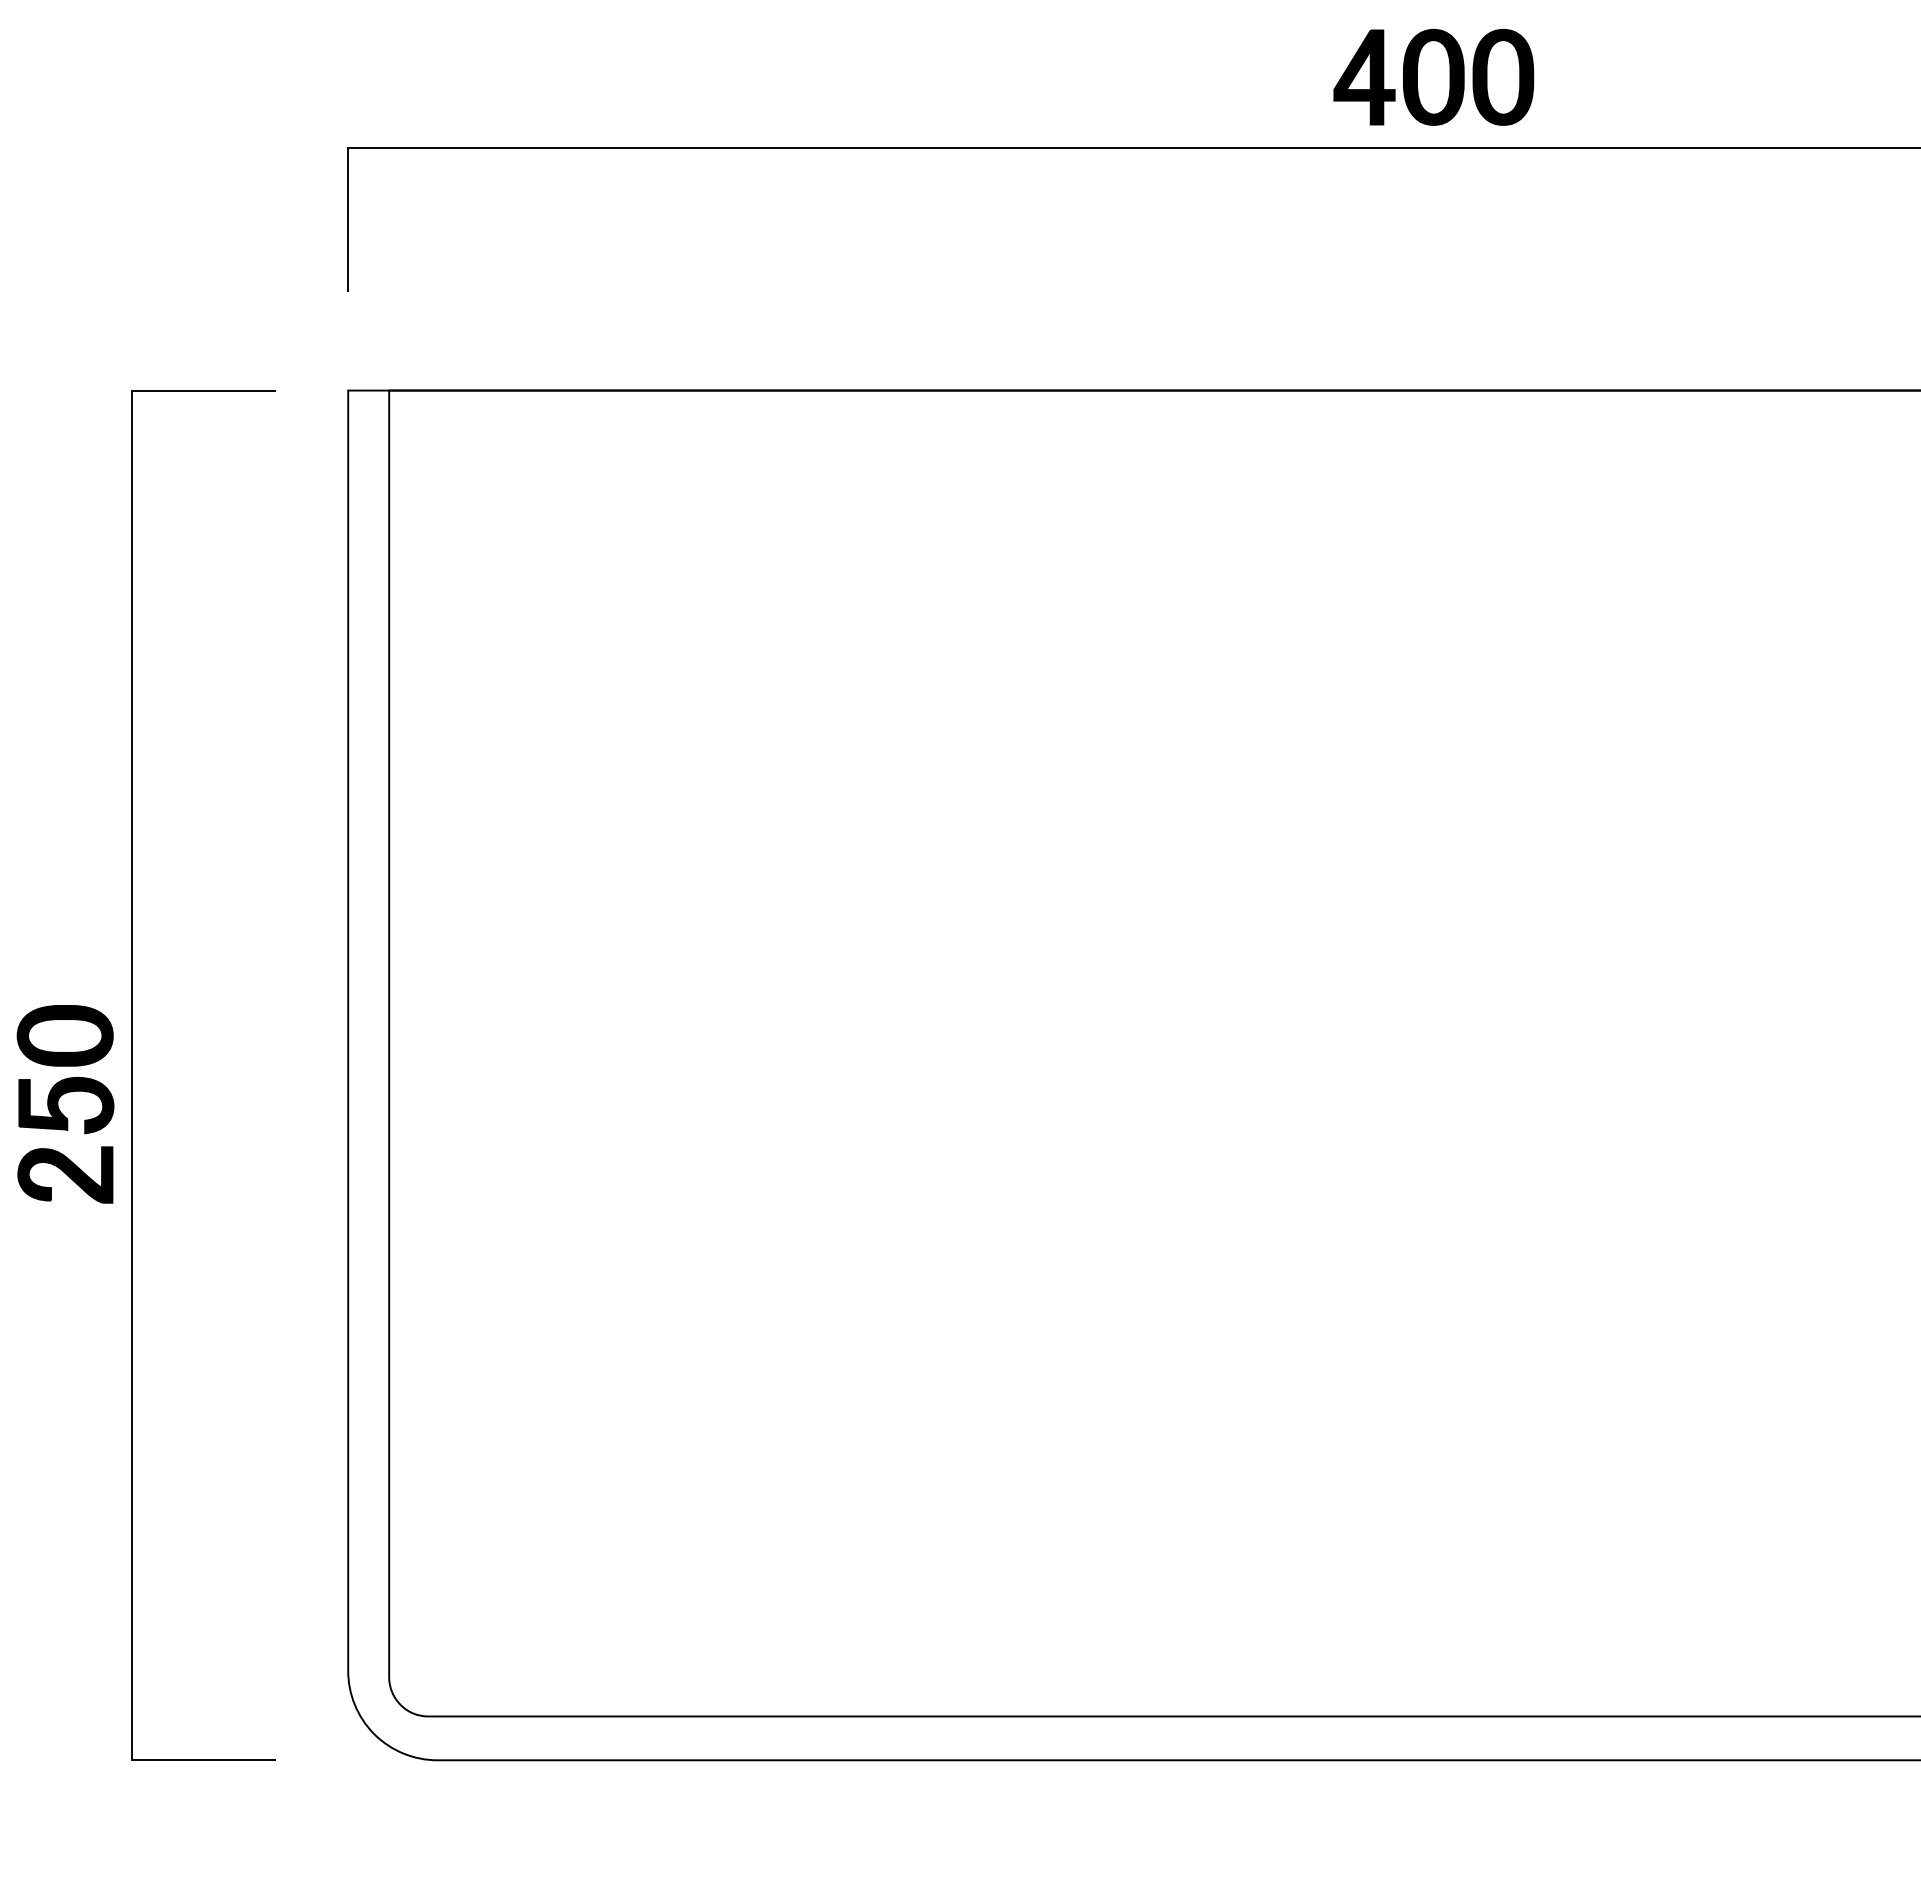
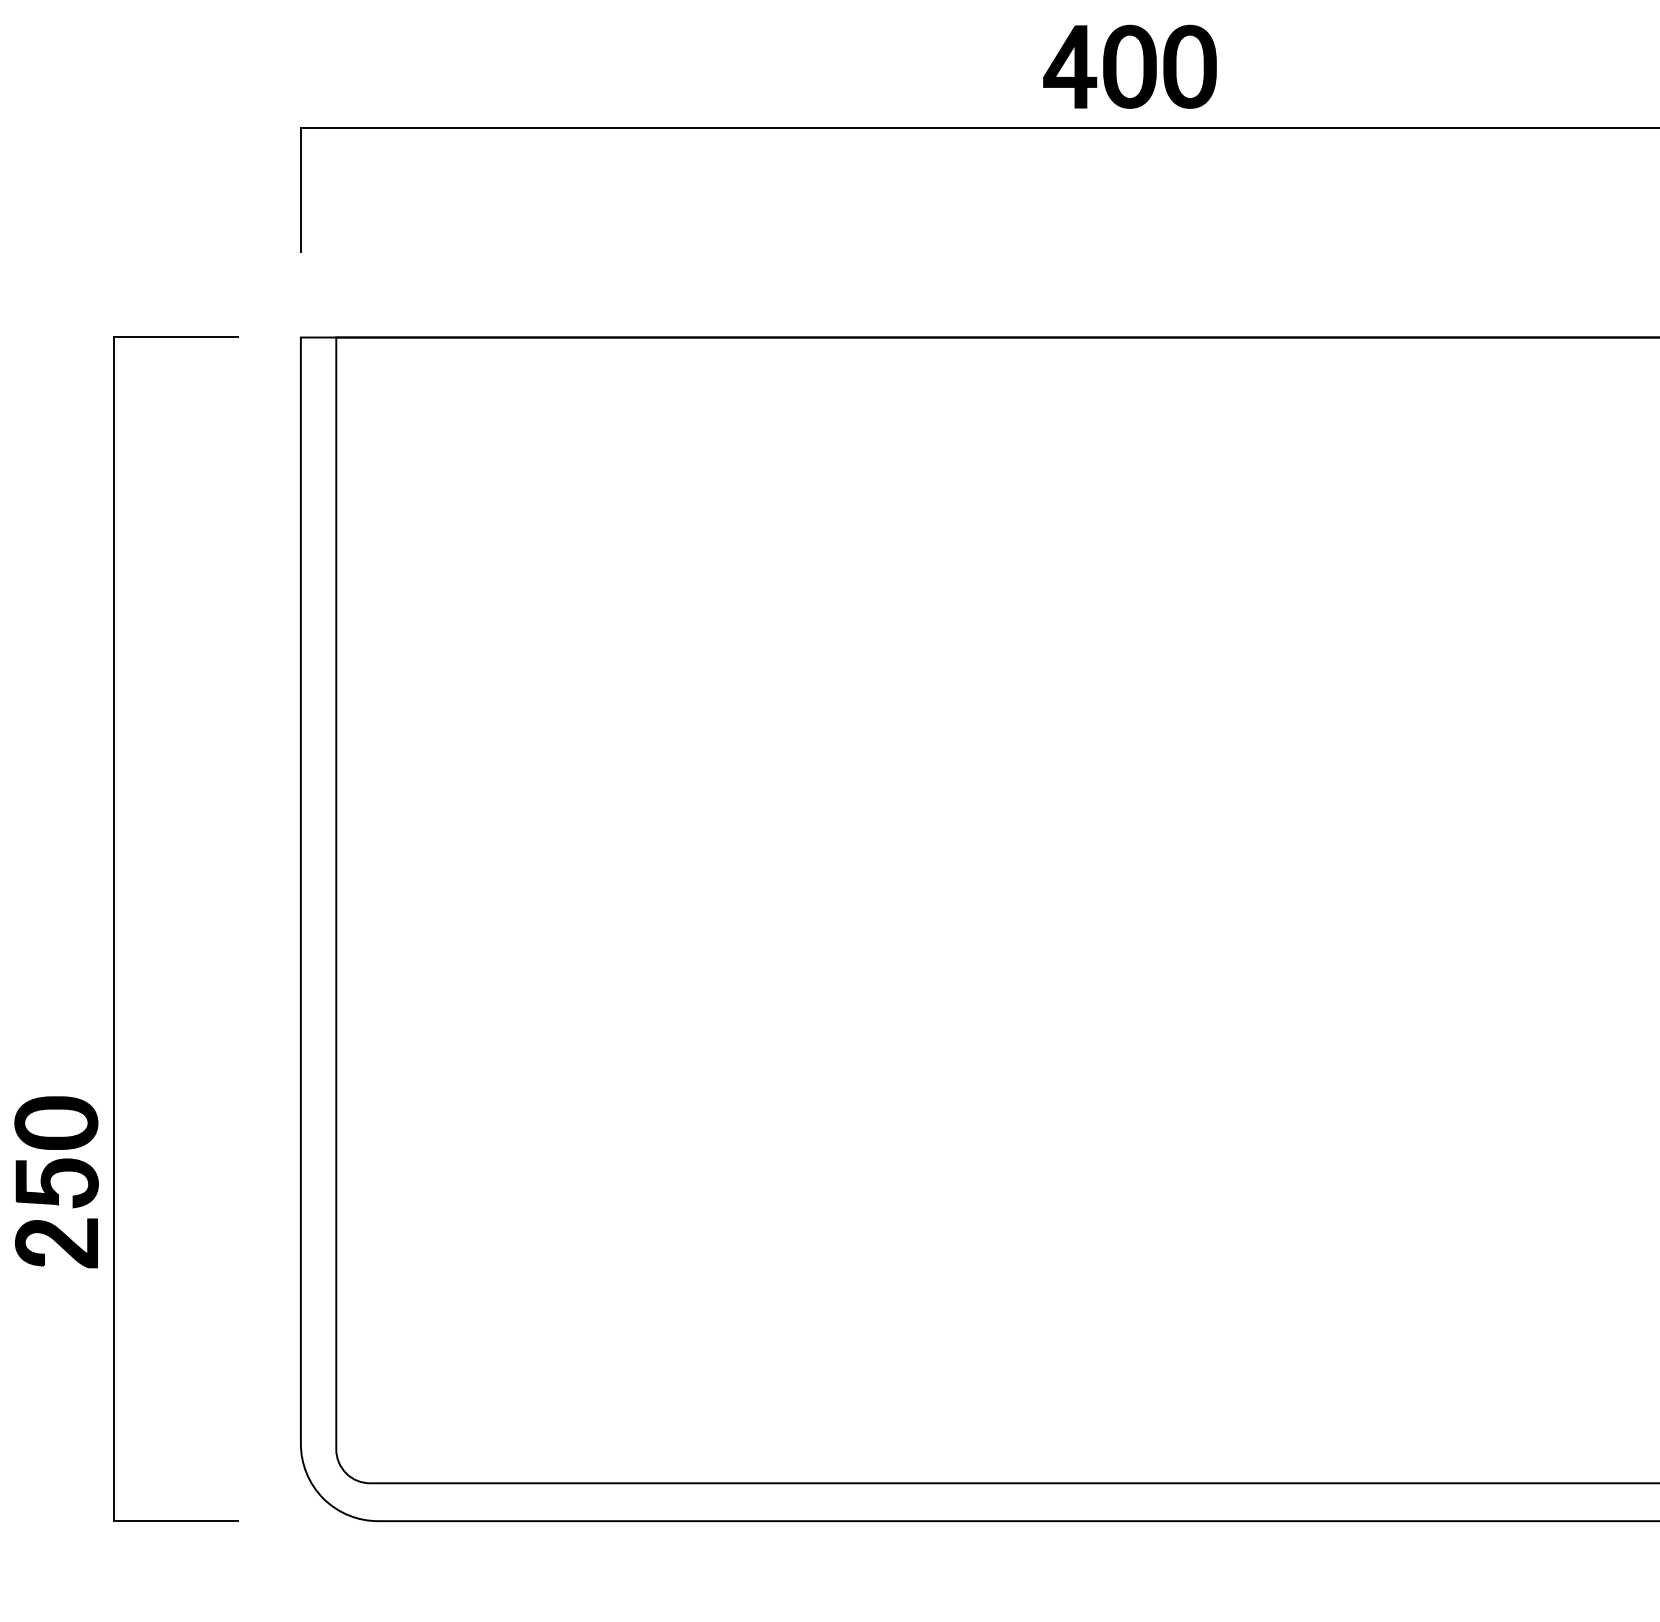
part: (1433, 76) -> (1129, 66), moved
part: (65, 1104) -> (56, 1182), moved

